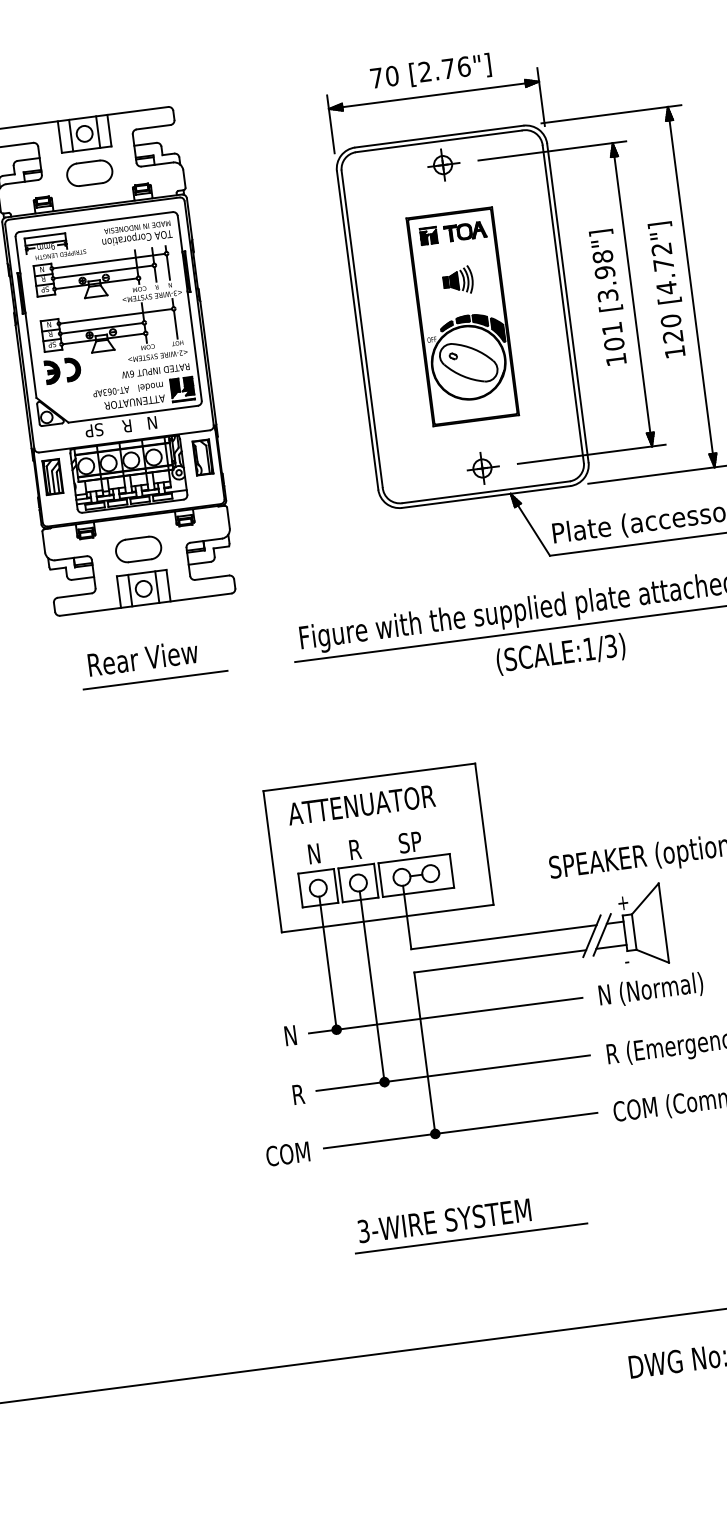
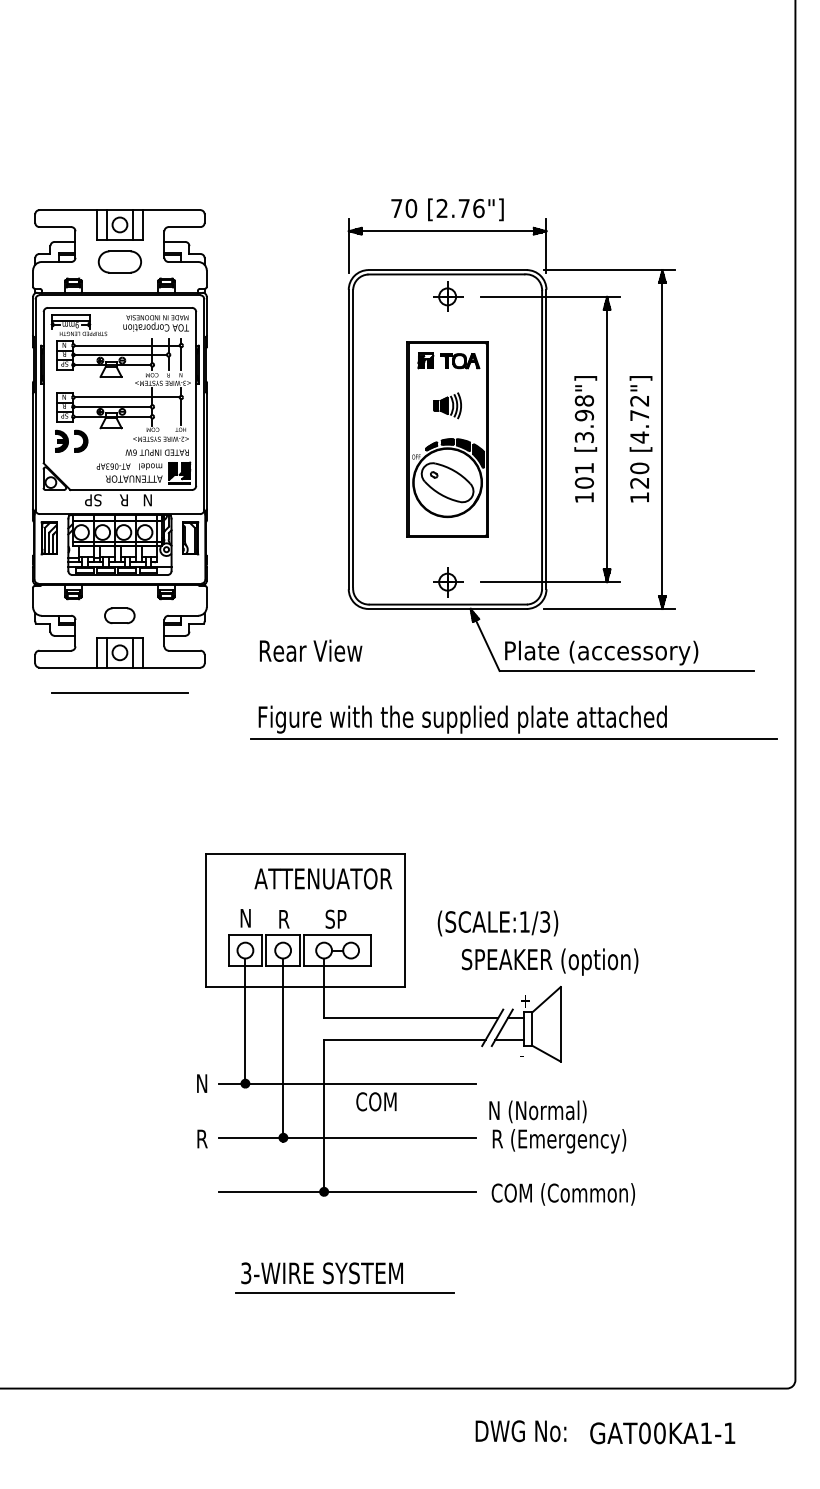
part: (138, 549) -> (119, 615), size x0.7
text: (560, 654) -> (497, 923), moved
text: (142, 657) -> (310, 650), moved
line: (155, 680) -> (119, 692), moved
text: (361, 804) -> (323, 878), moved
text: (650, 989) -> (537, 1111), moved
text: (288, 1153) -> (376, 1101), moved

